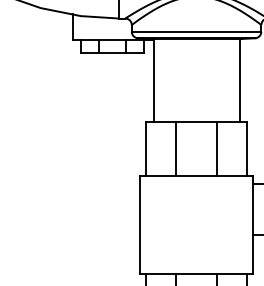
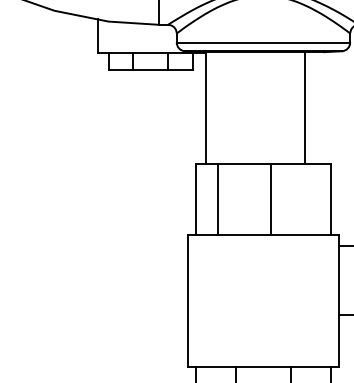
line: (239, 80) -> (304, 107), moved
line: (175, 148) -> (217, 198), moved
line: (217, 148) -> (271, 198), moved

